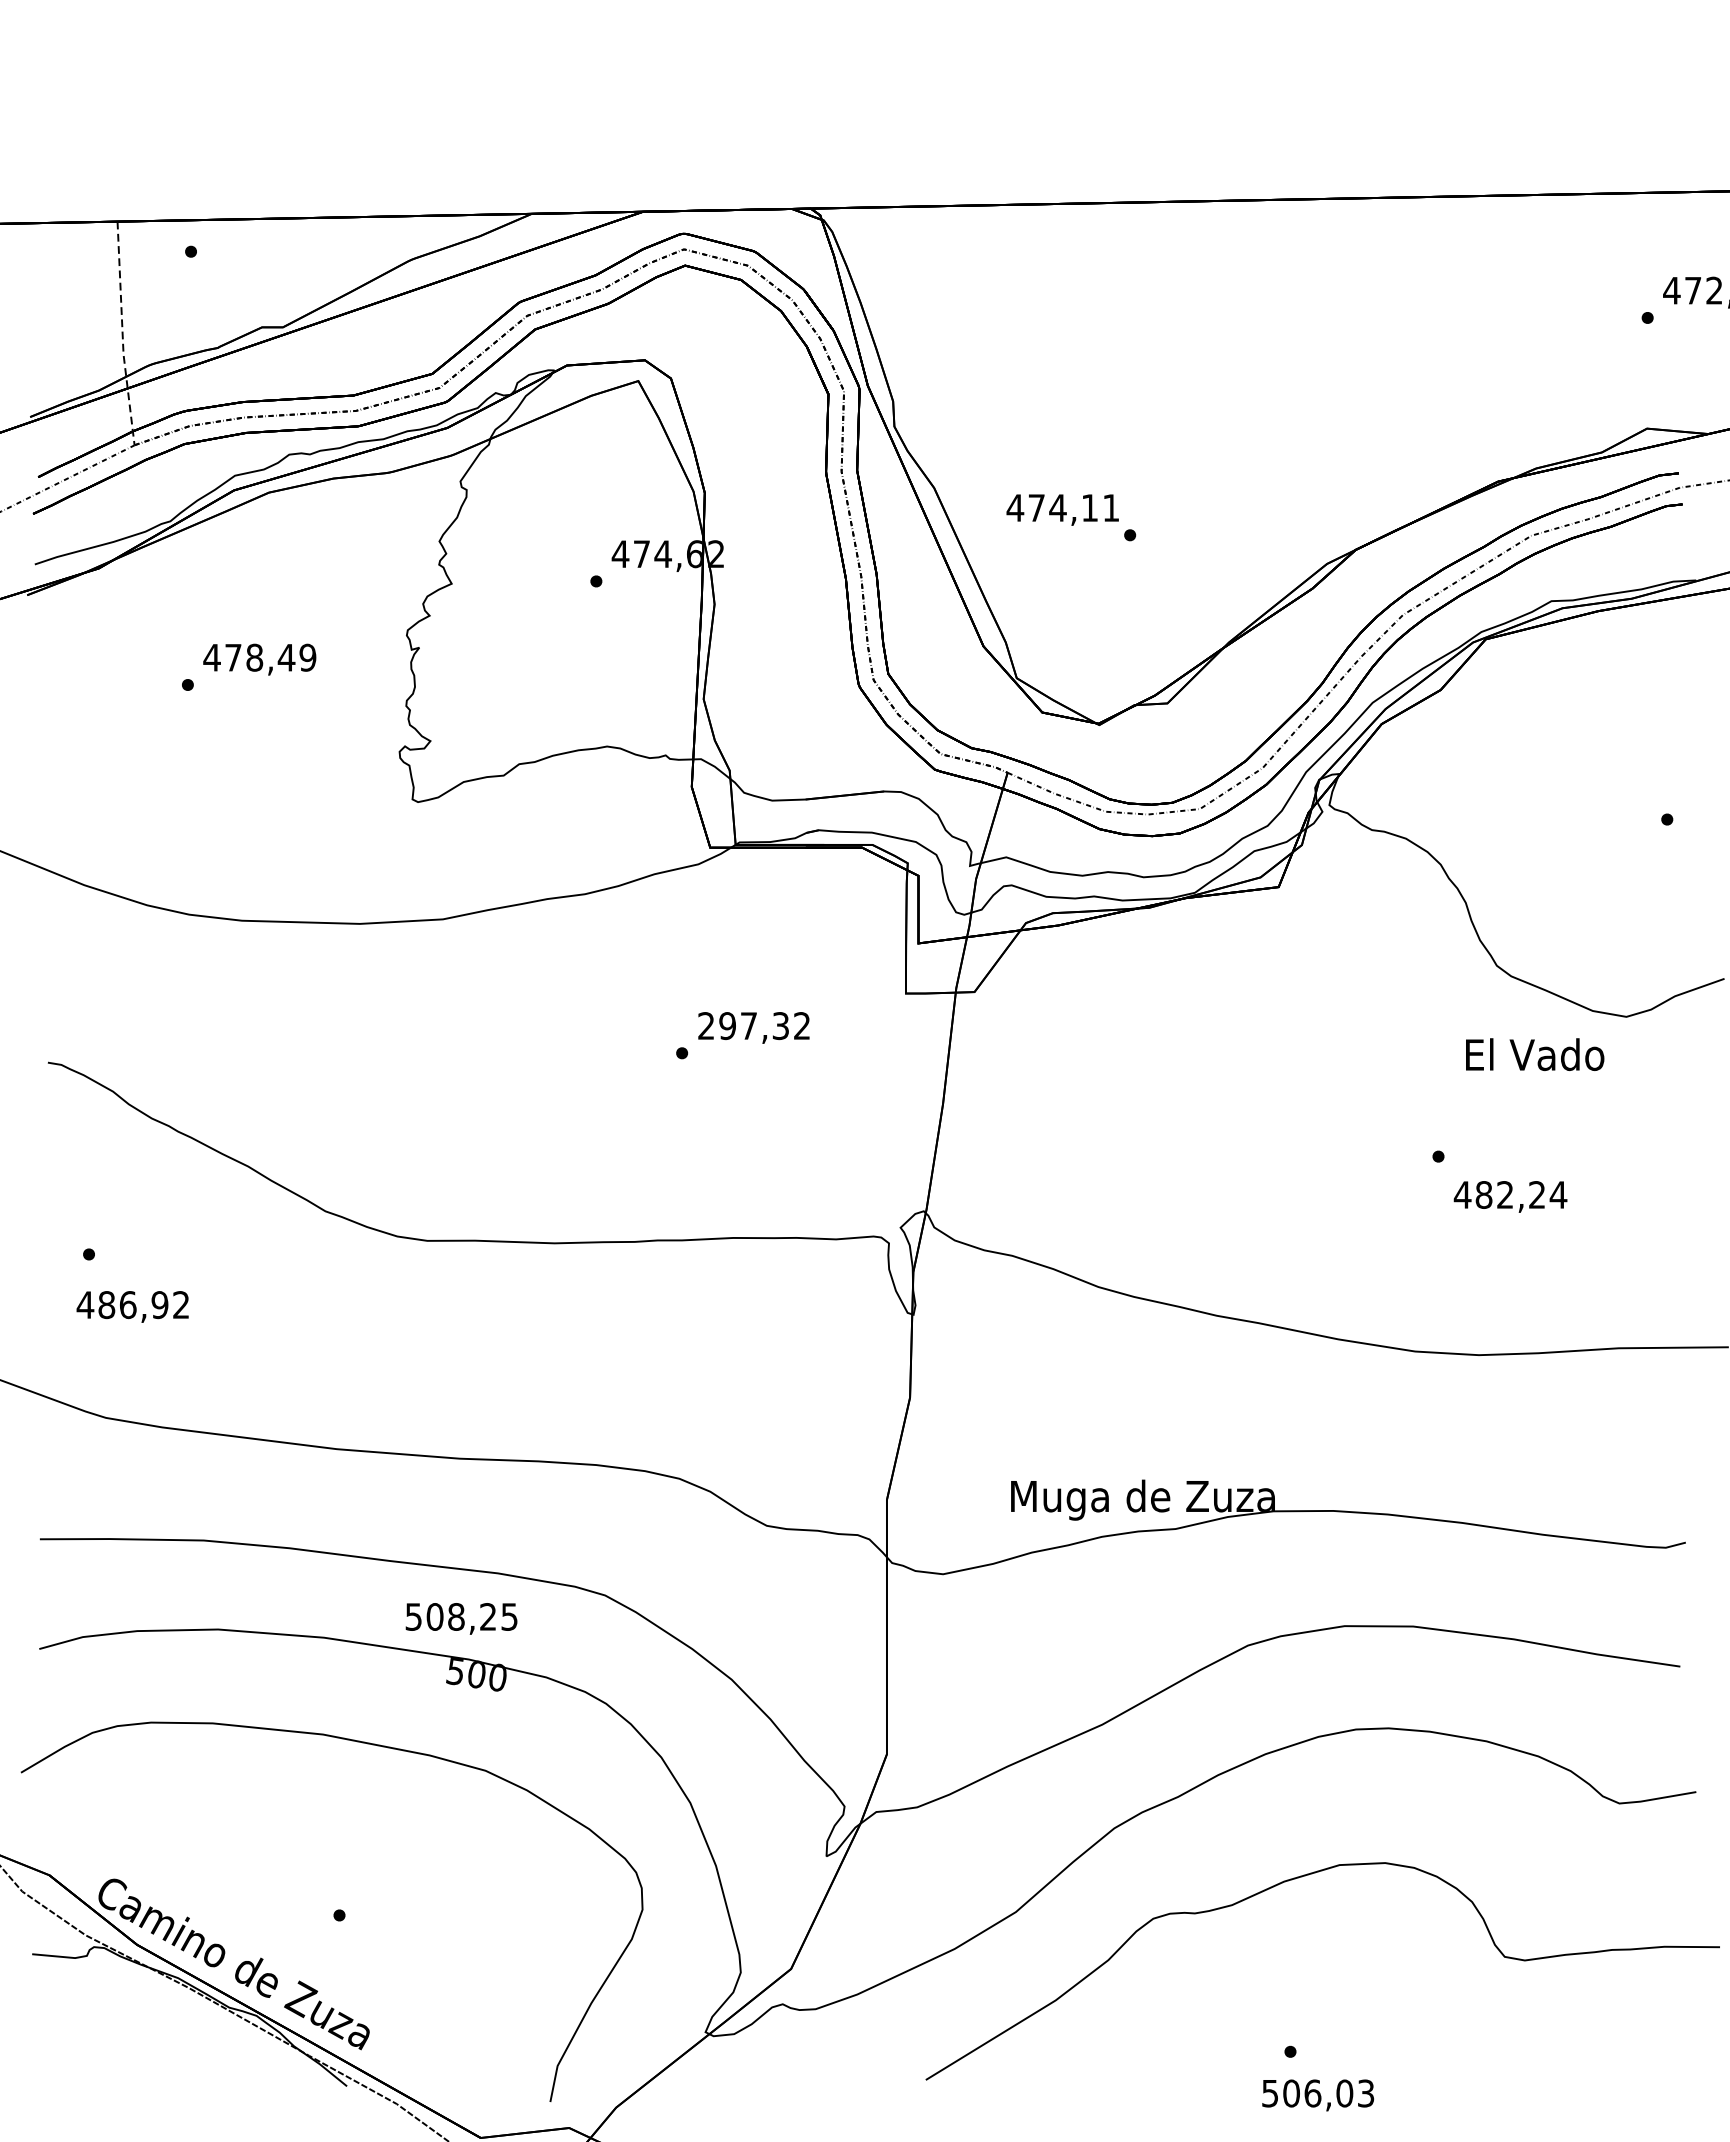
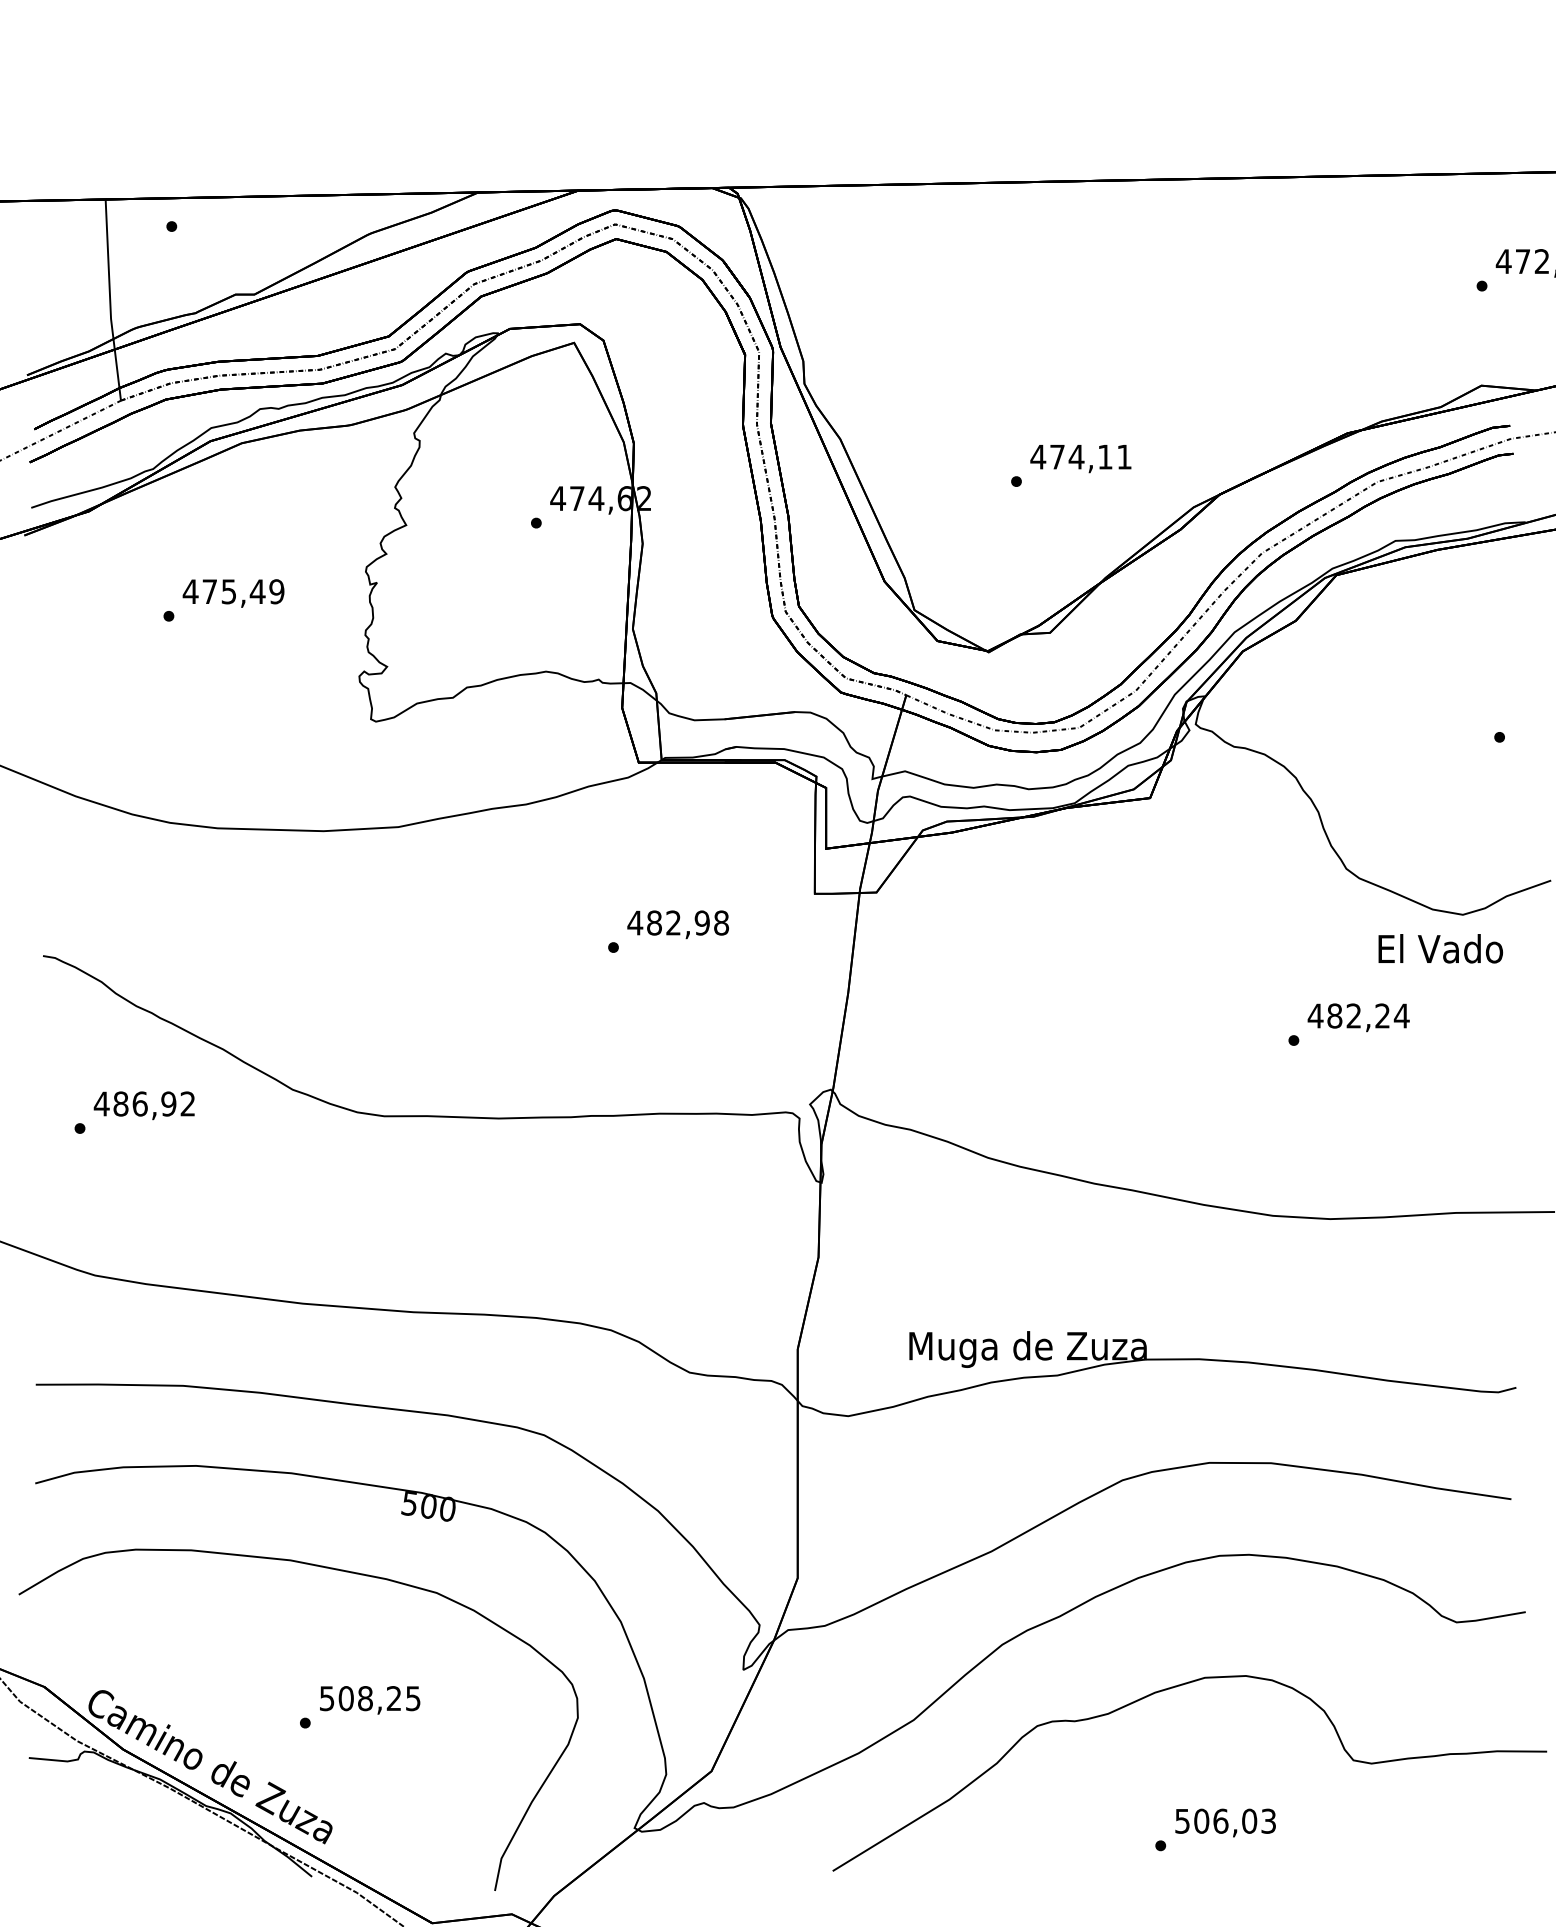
line: (122, 333) -> (110, 300), dashed -> solid
text: (1062, 510) -> (1080, 459), moved
text: (254, 657) -> (228, 591), 478,49 -> 475,49
text: (754, 1025) -> (678, 922), 297,32 -> 482,98
text: (1534, 1054) -> (1440, 948), moved
text: (1510, 1196) -> (1358, 1017), moved
text: (131, 1306) -> (143, 1105), moved
text: (462, 1619) -> (370, 1700), moved
text: (1318, 2094) -> (1225, 1822), moved

